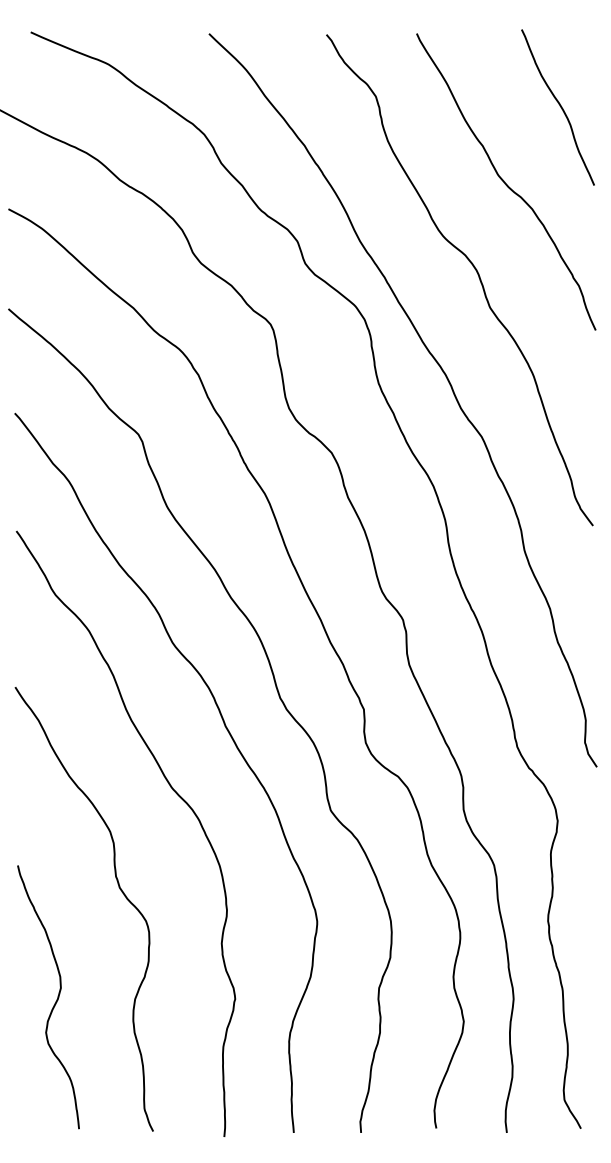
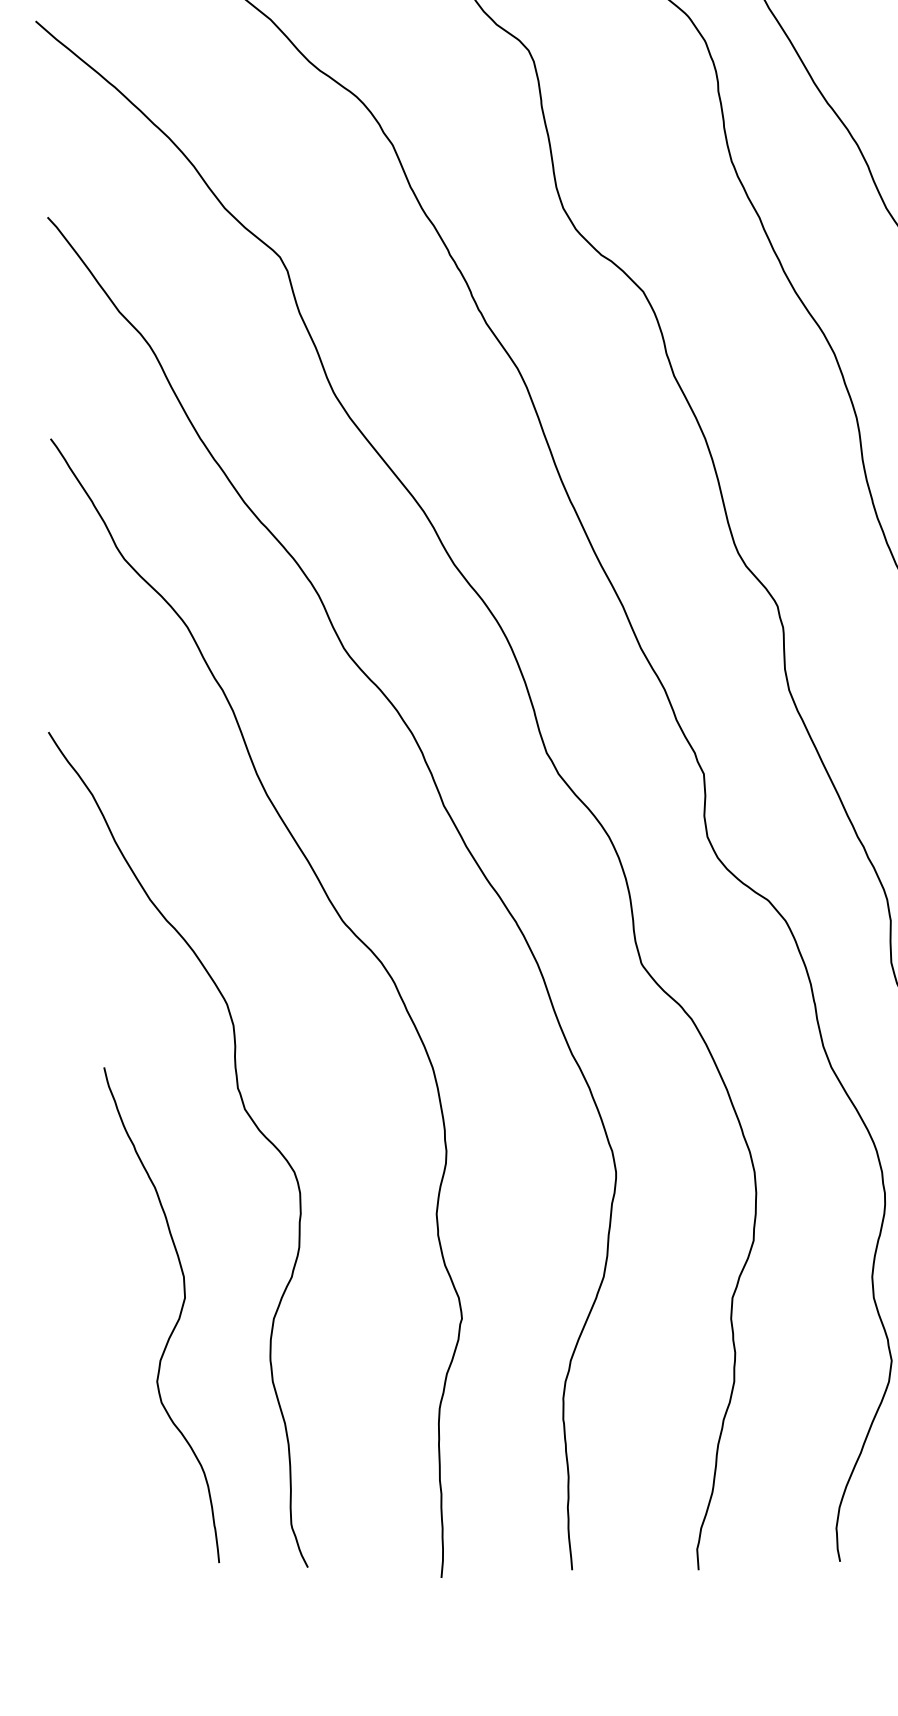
curve: (55, 1001) -> (174, 1323), moved

